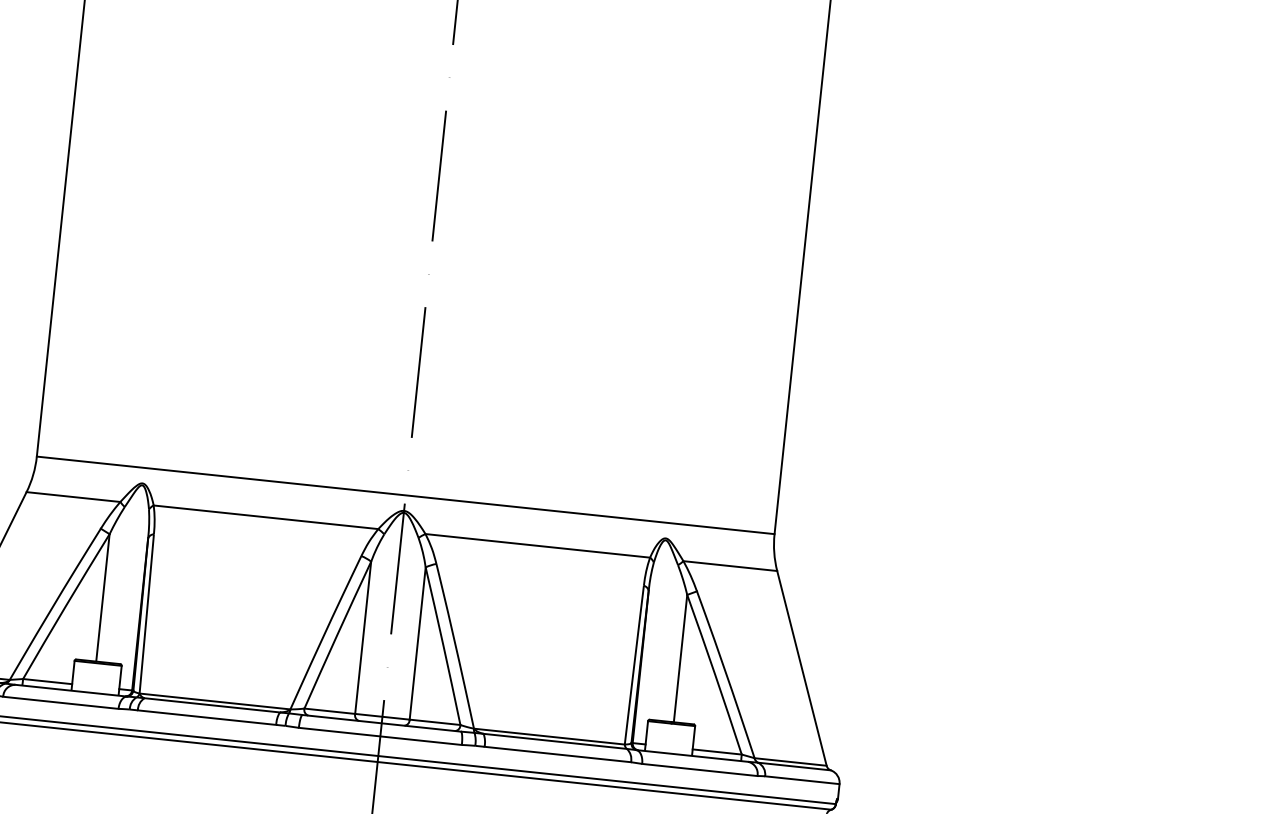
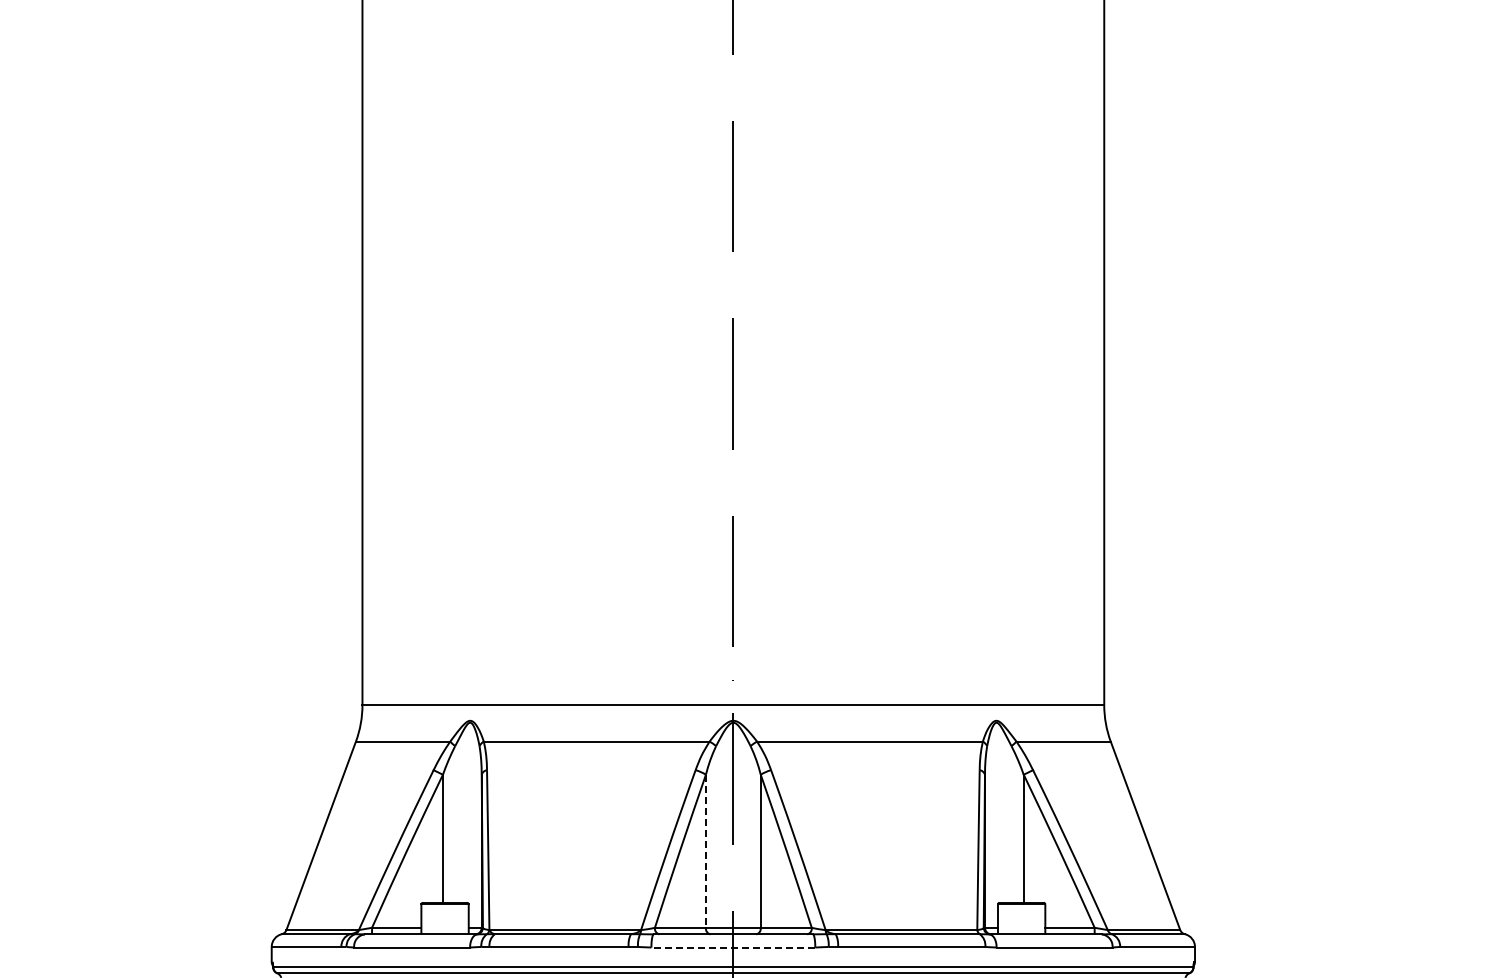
line: (362, 637) -> (705, 851), solid -> dashed
line: (380, 736) -> (733, 947), solid -> dashed

